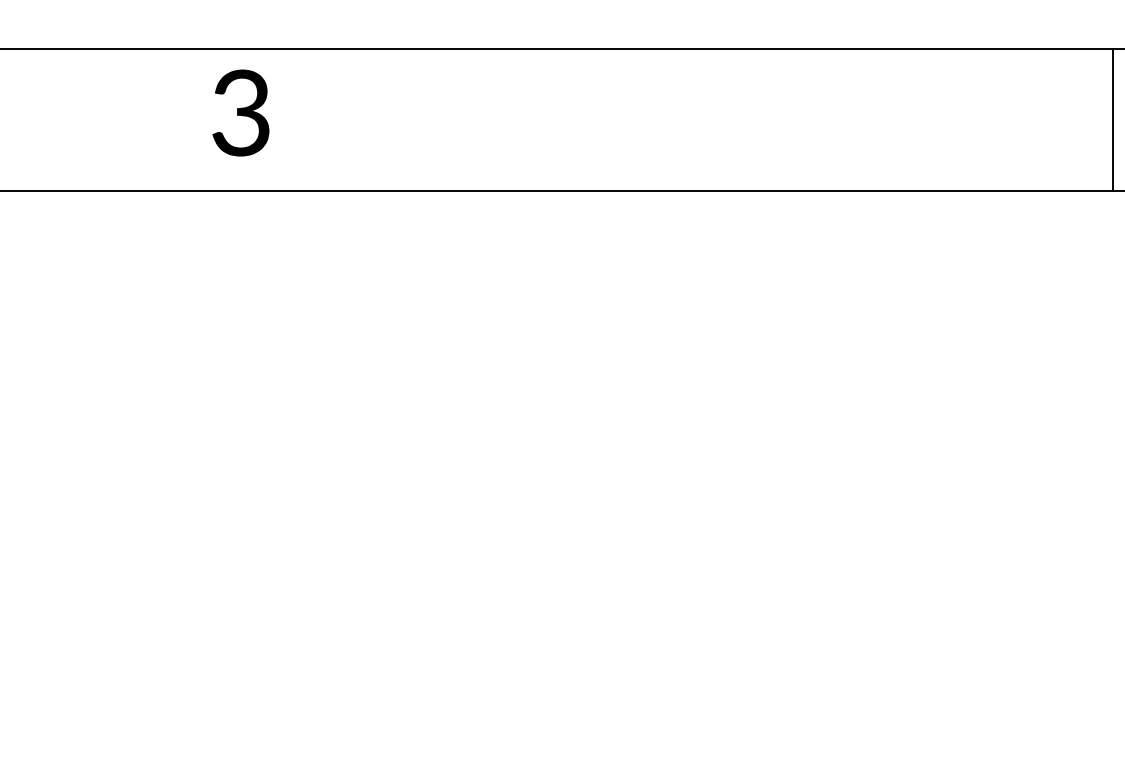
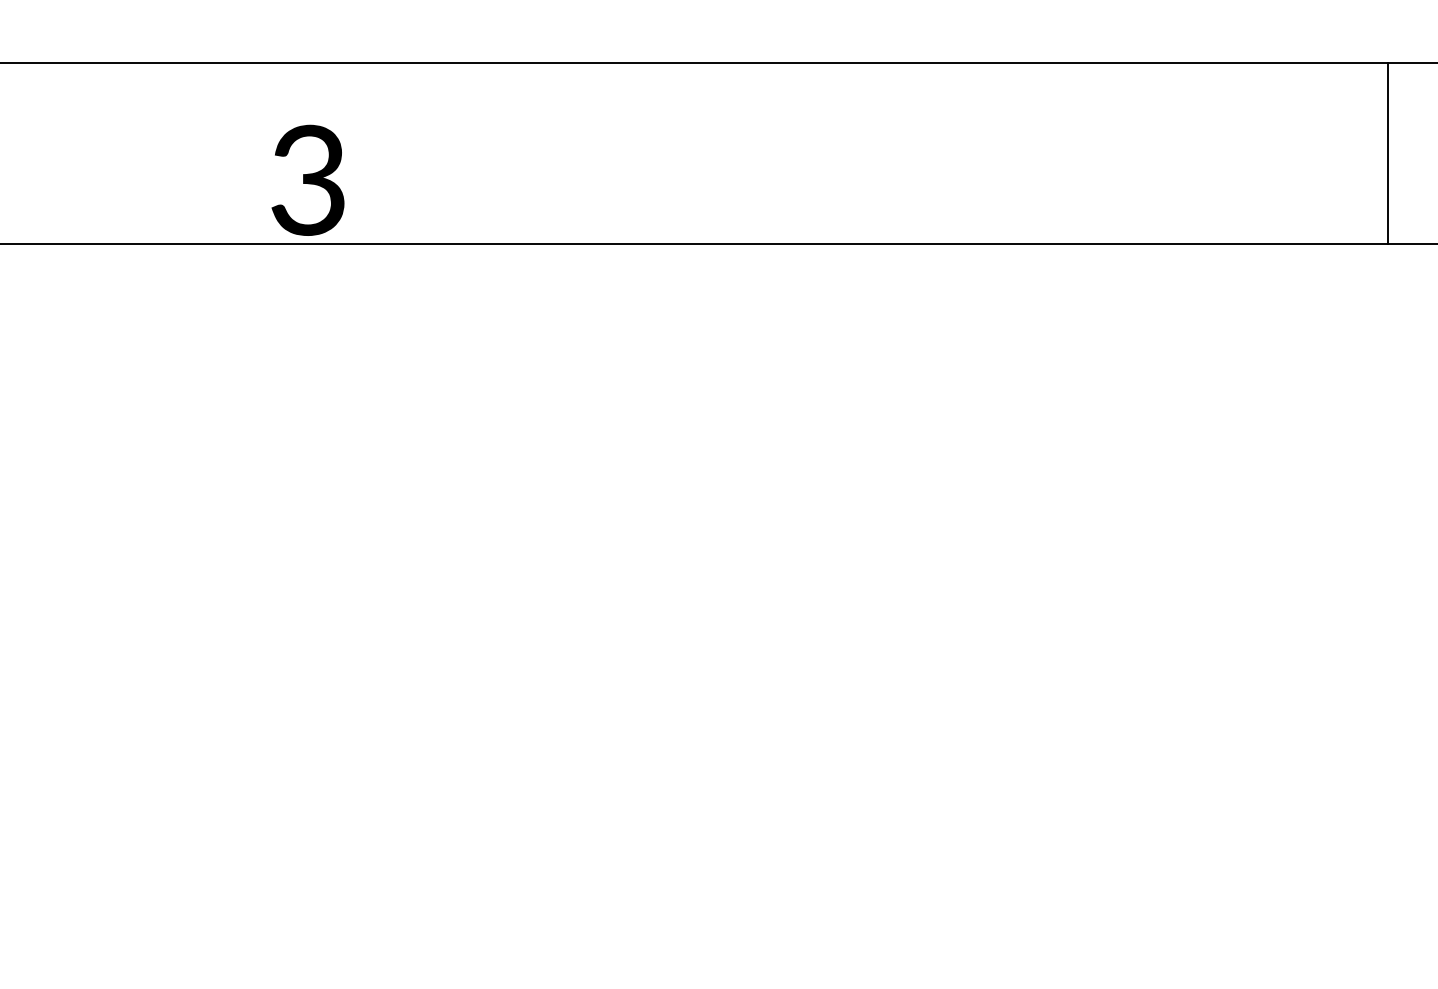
text: (240, 112) -> (307, 179), moved
line: (1112, 120) -> (1387, 153), moved

